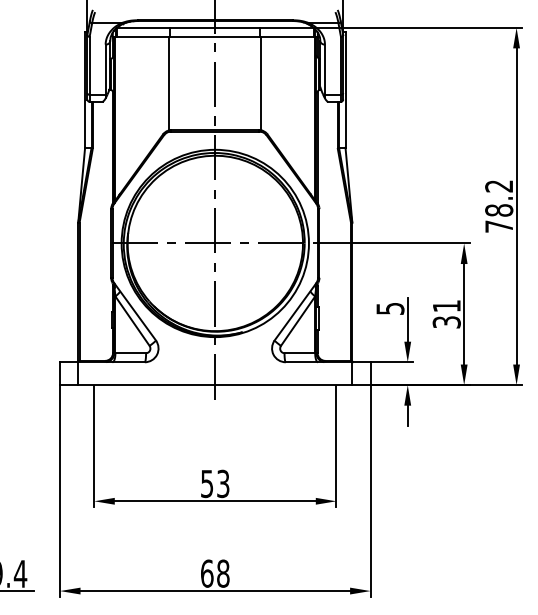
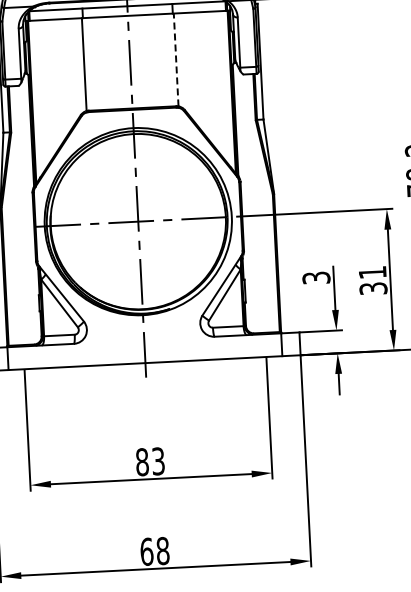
line: (261, 83) -> (176, 59), solid -> dashed
text: (389, 308) -> (315, 277), 5 -> 3
text: (207, 483) -> (142, 461), 53 -> 83

